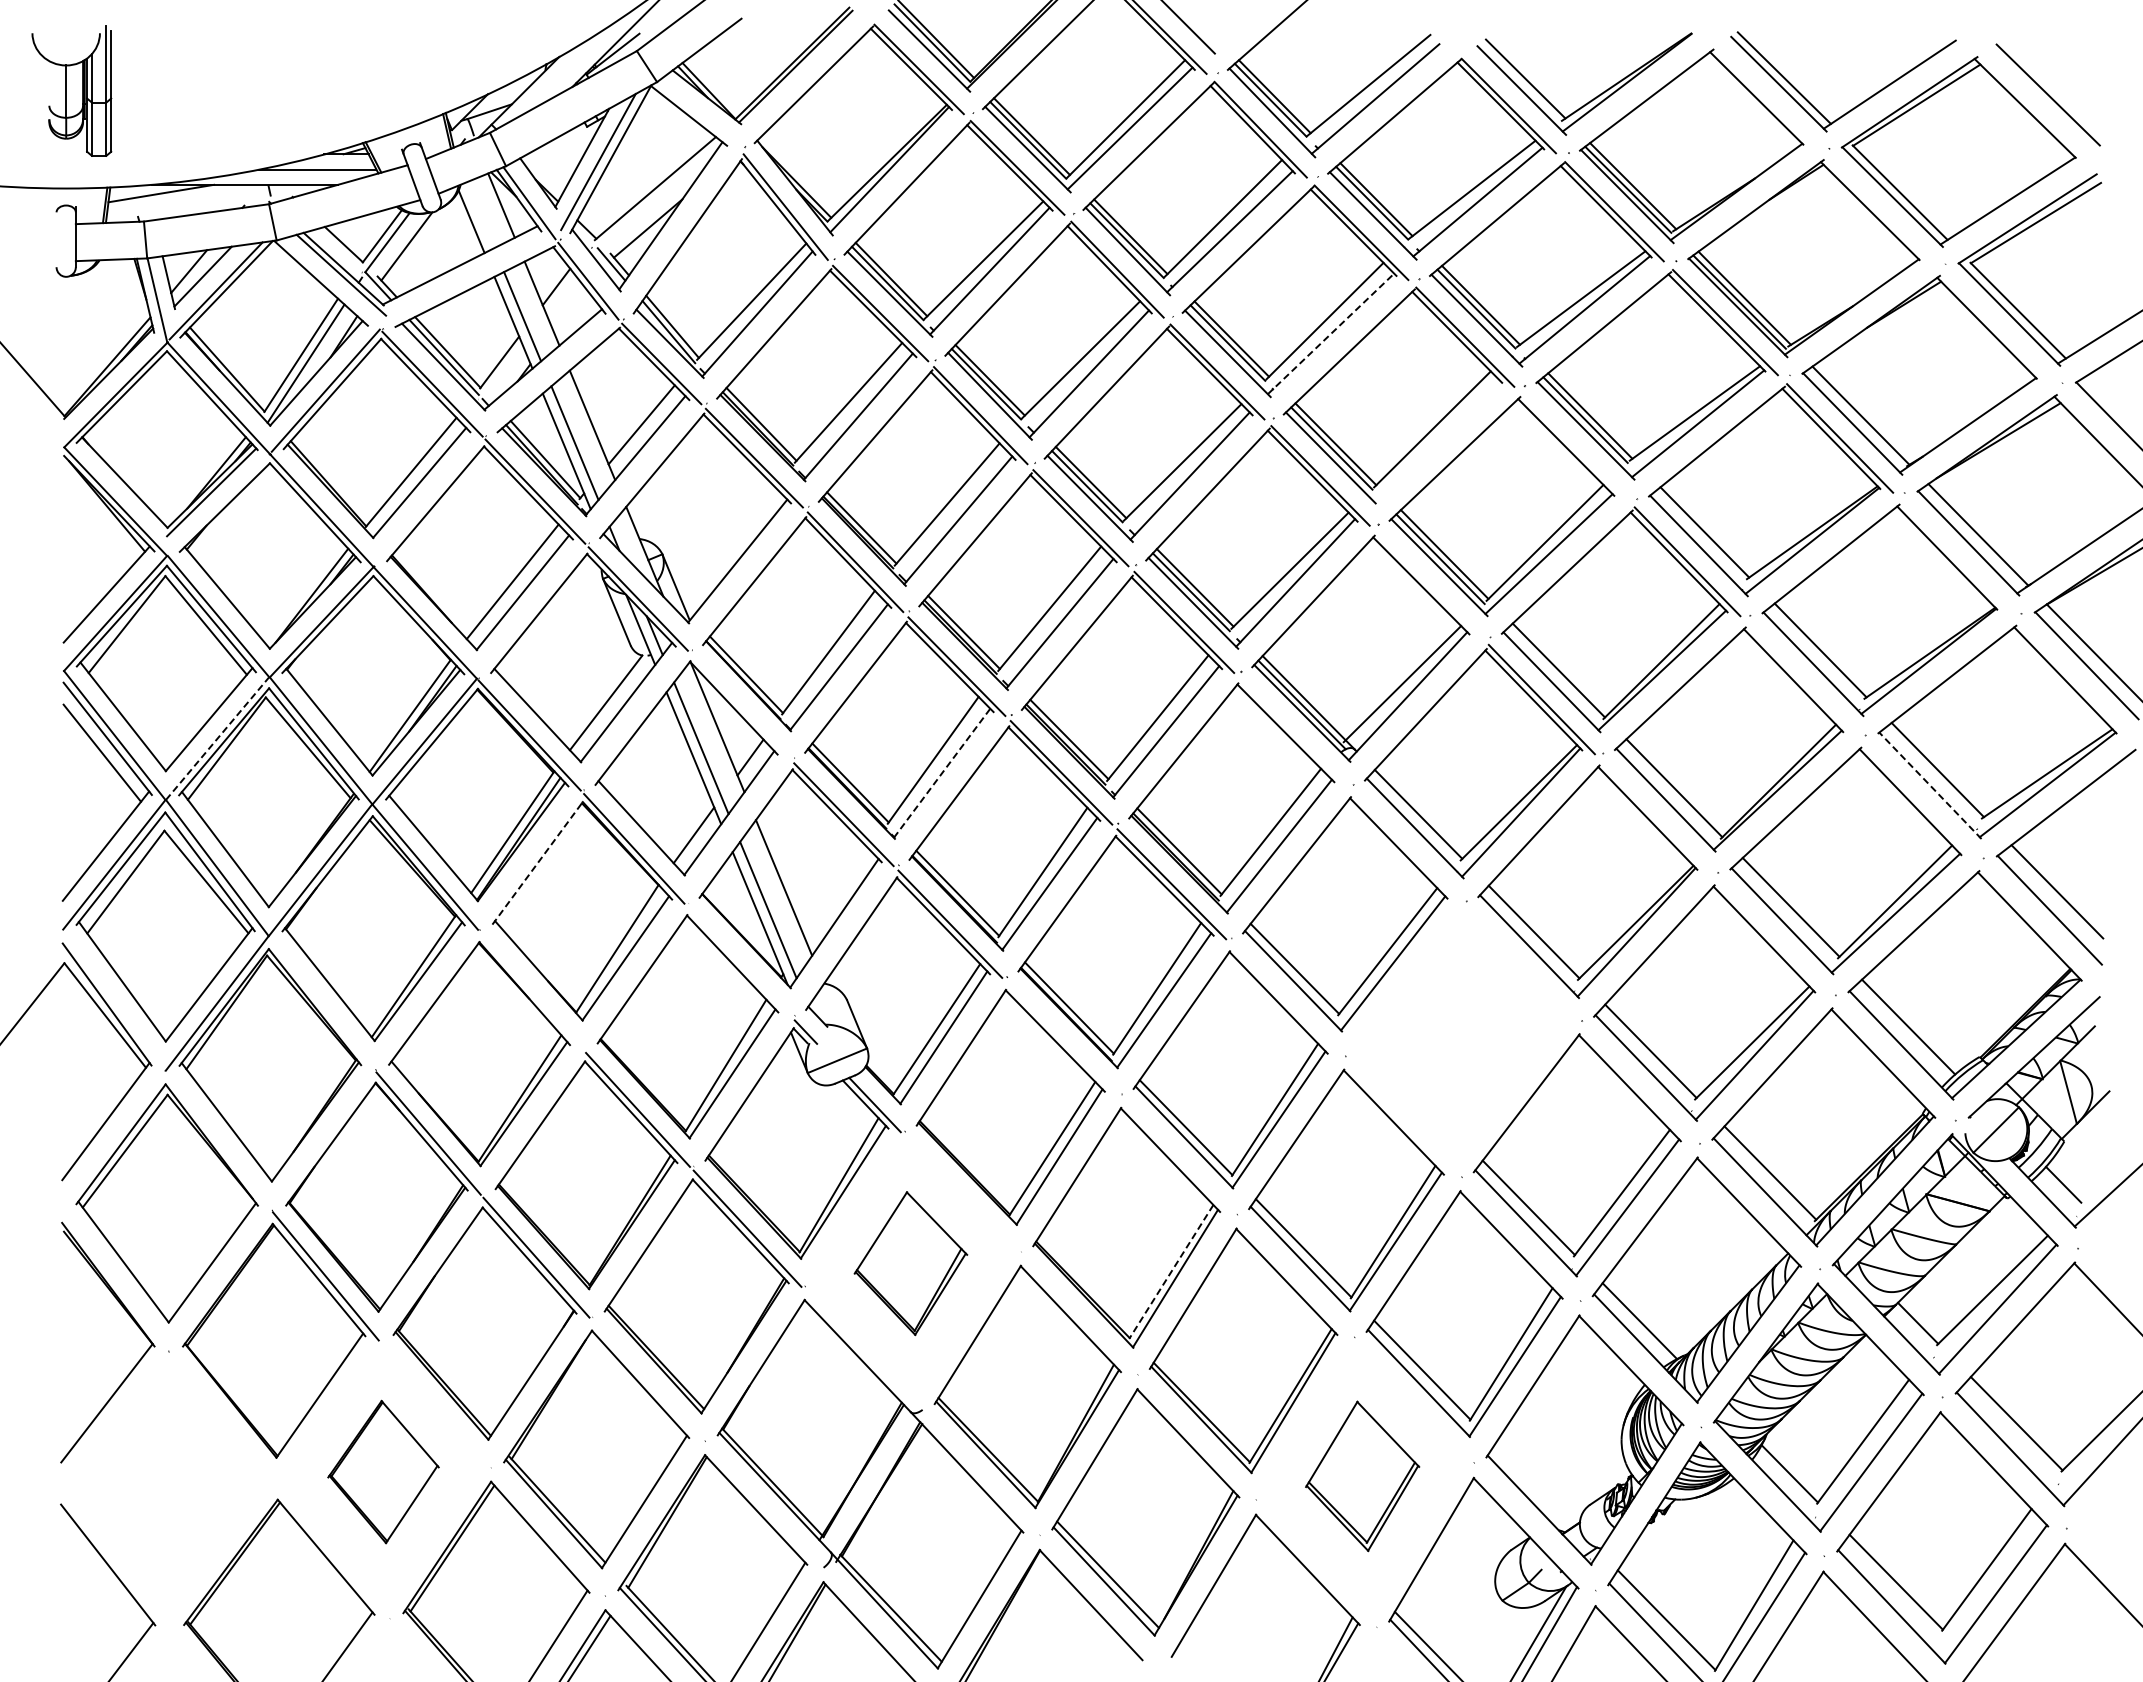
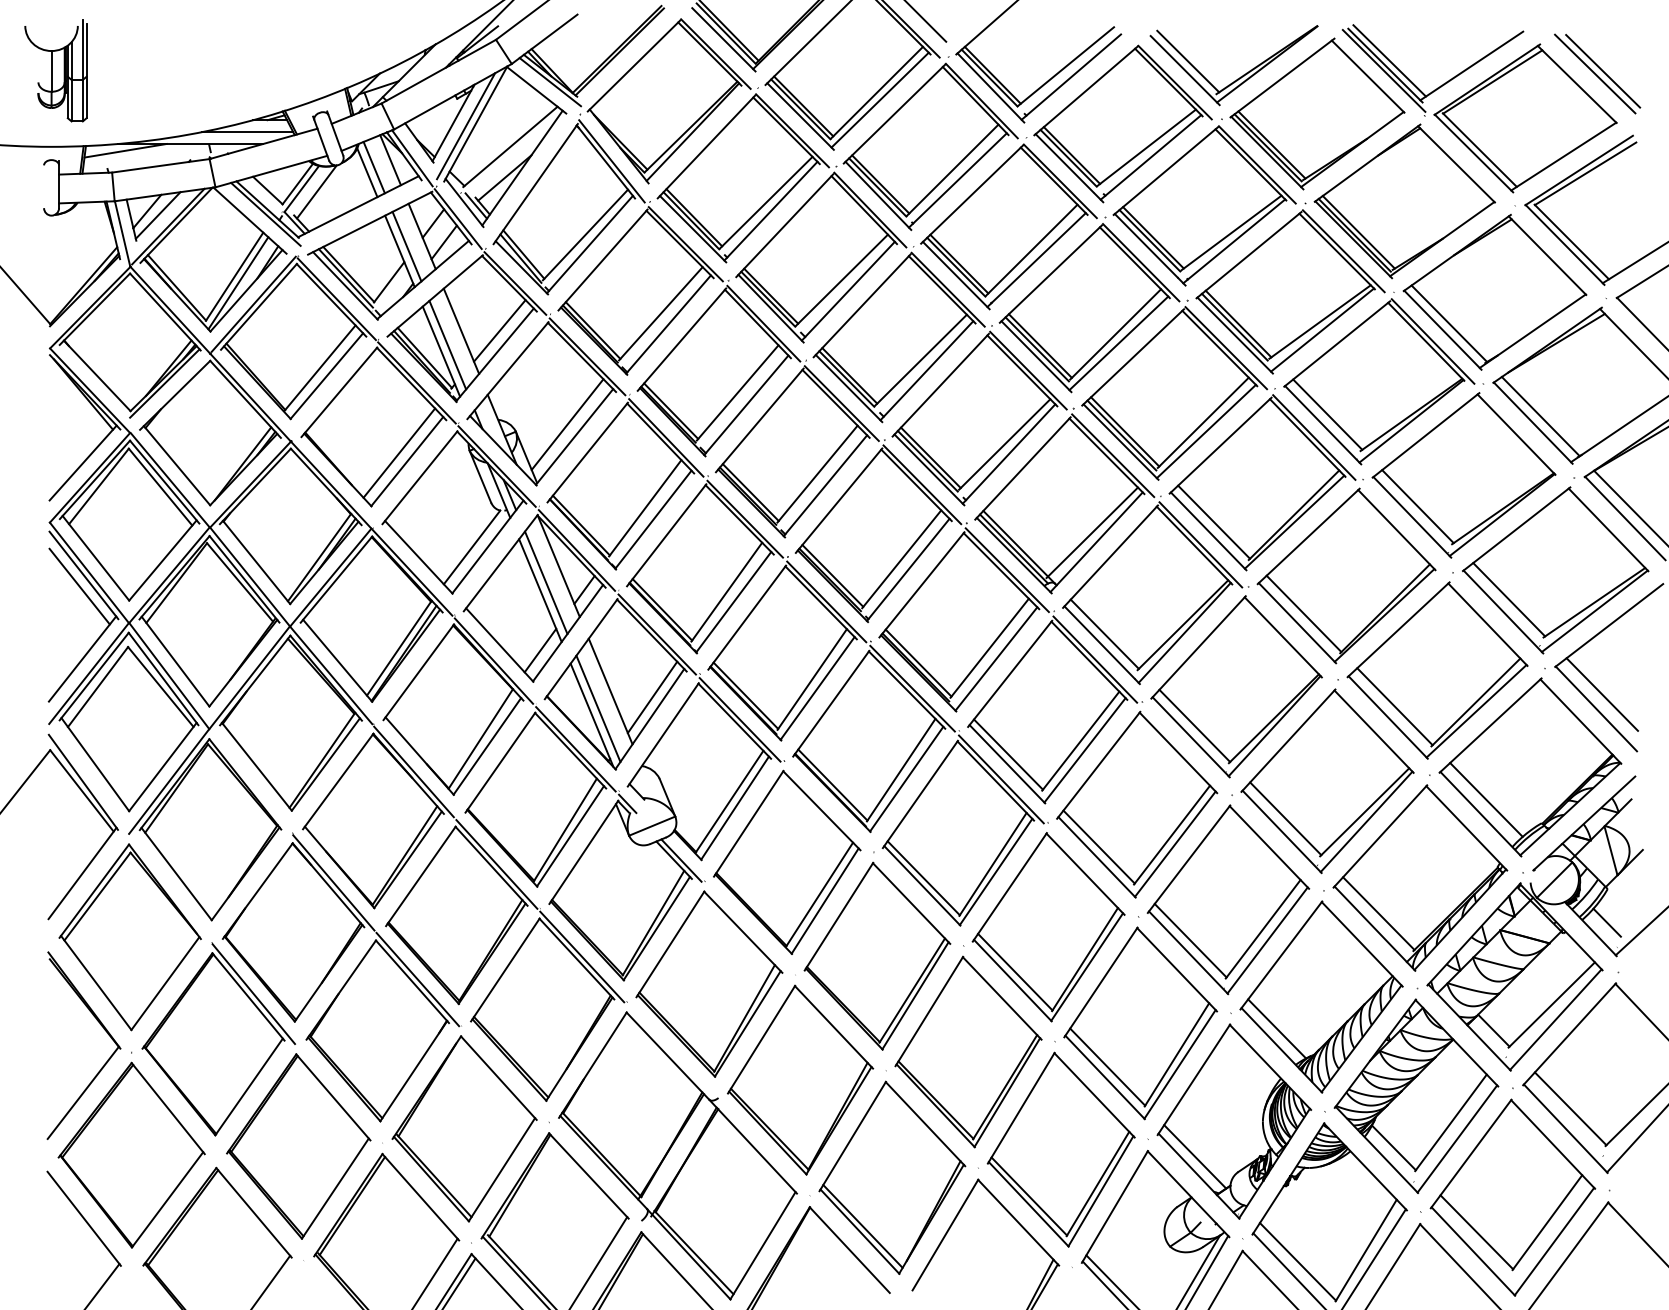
line: (1777, 90) -> (1384, 70), added
line: (2057, 91) -> (1602, 71), added
line: (706, 105) -> (550, 82), added
line: (480, 215) -> (374, 167), added
line: (570, 310) -> (444, 241), added
line: (1331, 333) -> (1036, 259), dashed -> solid
line: (1436, 440) -> (1118, 343), added
line: (1574, 446) -> (1226, 347), added
line: (728, 544) -> (567, 424), added
line: (1428, 585) -> (1112, 456), added
line: (740, 706) -> (576, 550), added
line: (1293, 731) -> (1007, 569), added
line: (217, 738) -> (169, 575), dashed -> solid
line: (942, 773) -> (734, 602), dashed -> solid
line: (1930, 785) -> (1503, 611), dashed -> solid
line: (1406, 846) -> (1095, 659), added
line: (538, 862) -> (419, 671), dashed -> solid
line: (837, 895) -> (652, 697), added
line: (739, 961) -> (575, 748), added
line: (531, 991) -> (413, 772), added
line: (1285, 1000) -> (1001, 779), added
part: (1459, 1033) -> (1136, 804), added
part: (910, 1263) -> (709, 984), size x1.67
line: (1171, 1271) -> (912, 990), dashed -> solid
part: (383, 1471) -> (298, 1146), size x1.67
part: (1362, 1476) -> (1061, 1149), size x1.67
part: (168, 1482) -> (131, 1154), added
line: (1534, 1485) -> (1195, 1156), added

